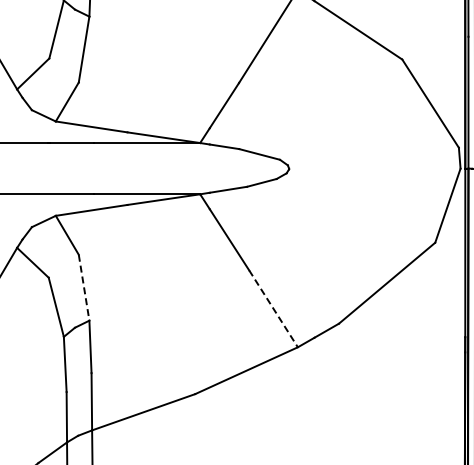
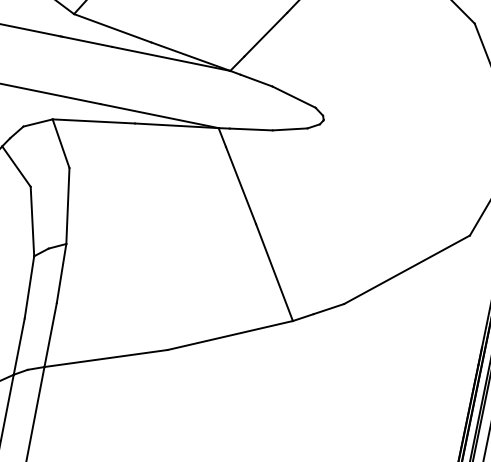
line: (84, 288) -> (68, 206), dashed -> solid
line: (273, 308) -> (274, 272), dashed -> solid

